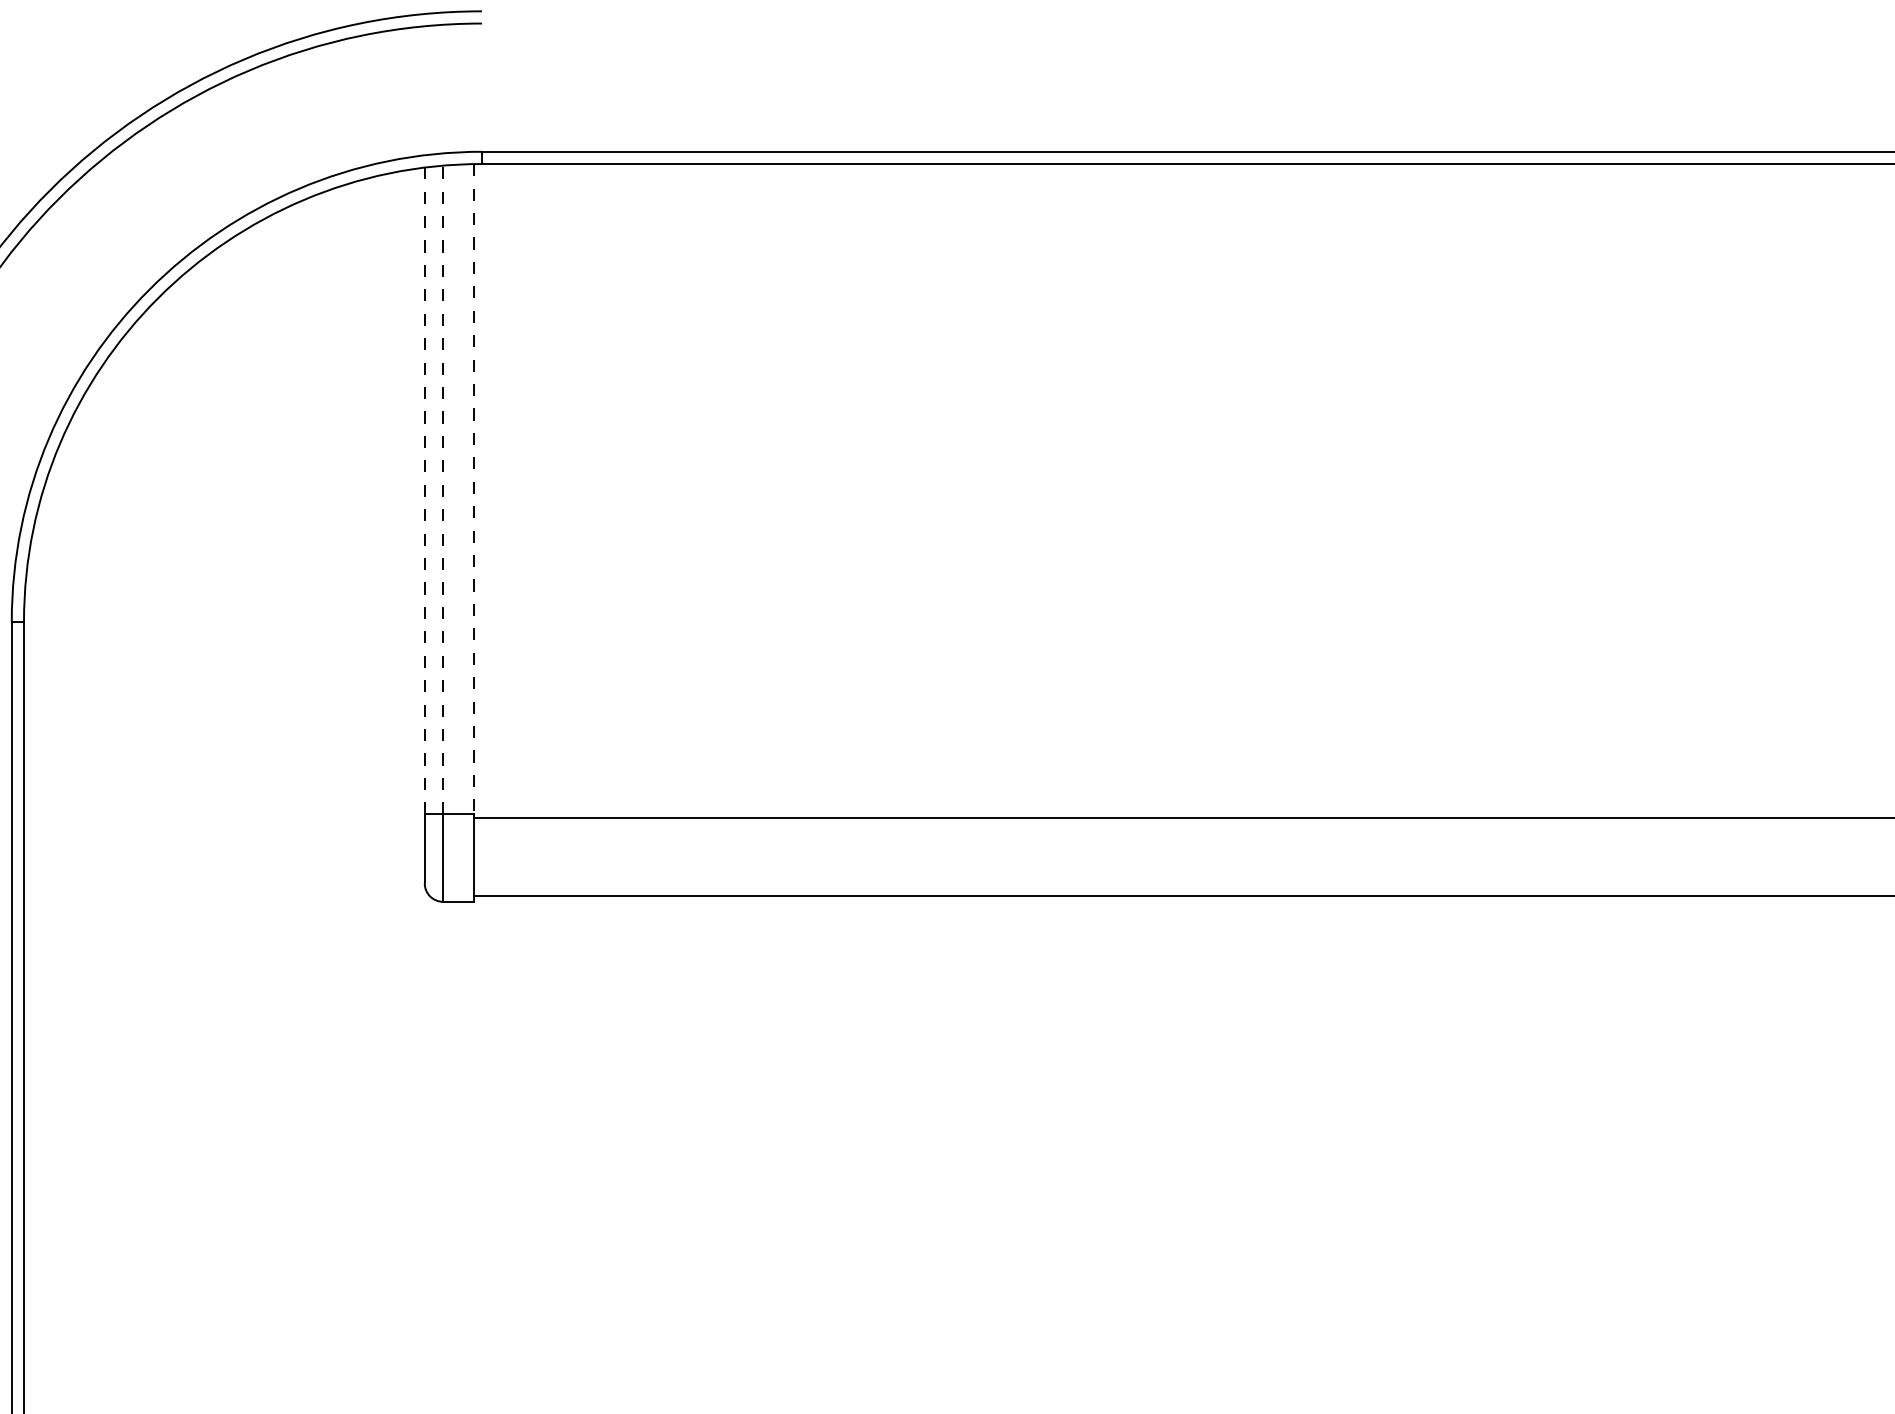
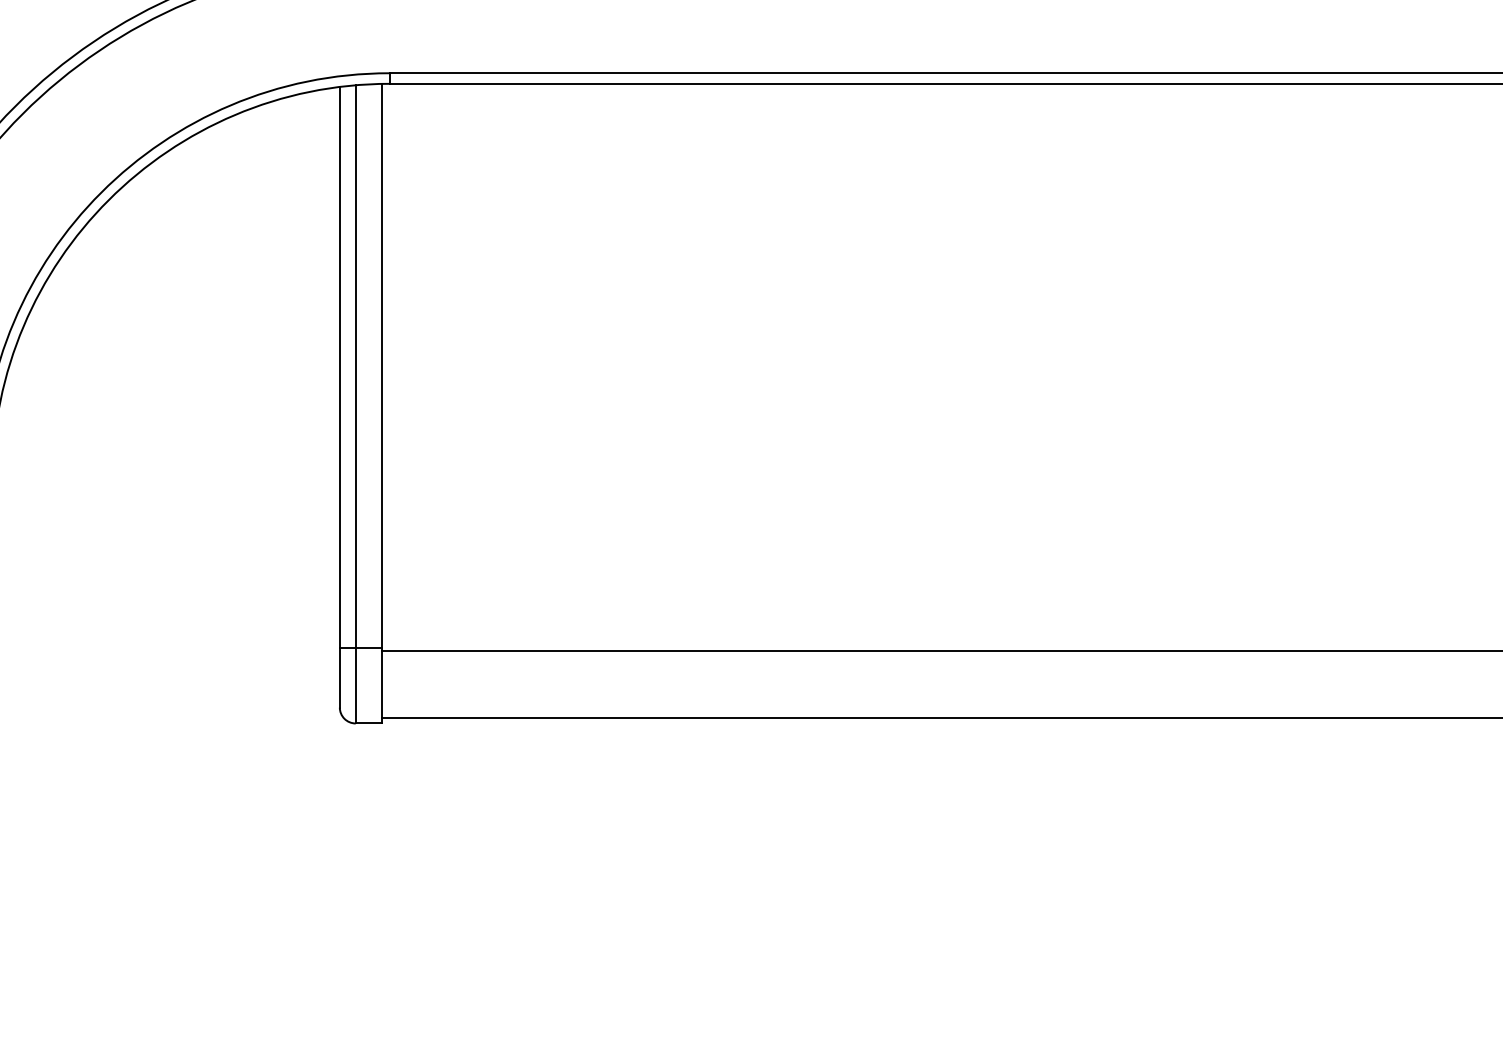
line: (443, 489) -> (356, 366), dashed -> solid
line: (473, 489) -> (382, 366), dashed -> solid
line: (424, 490) -> (339, 366), dashed -> solid

